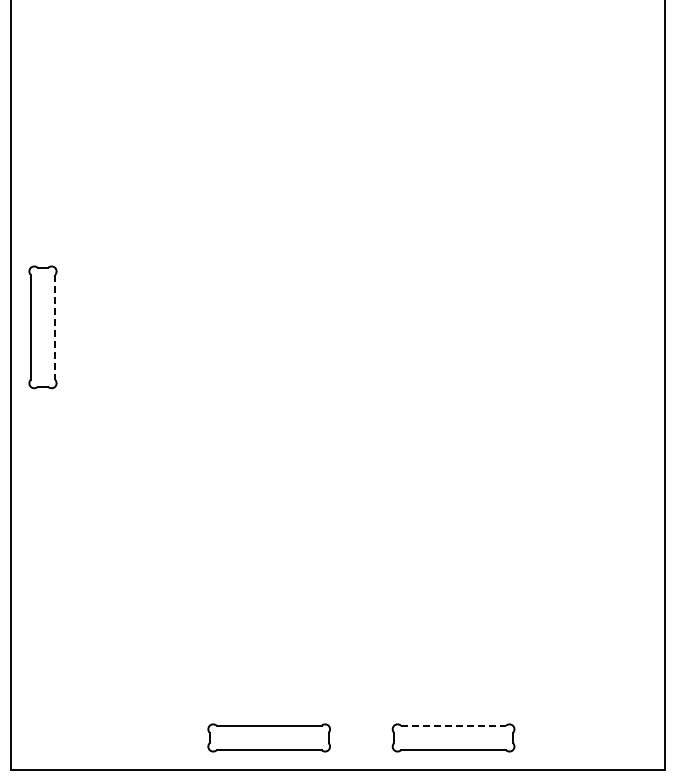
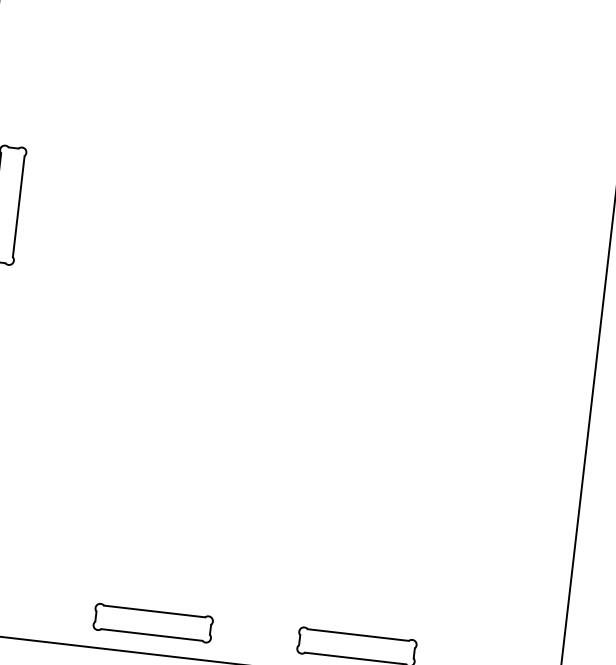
line: (55, 327) -> (19, 206), dashed -> solid
line: (454, 725) -> (359, 634), dashed -> solid
part: (268, 737) -> (152, 622), moved

